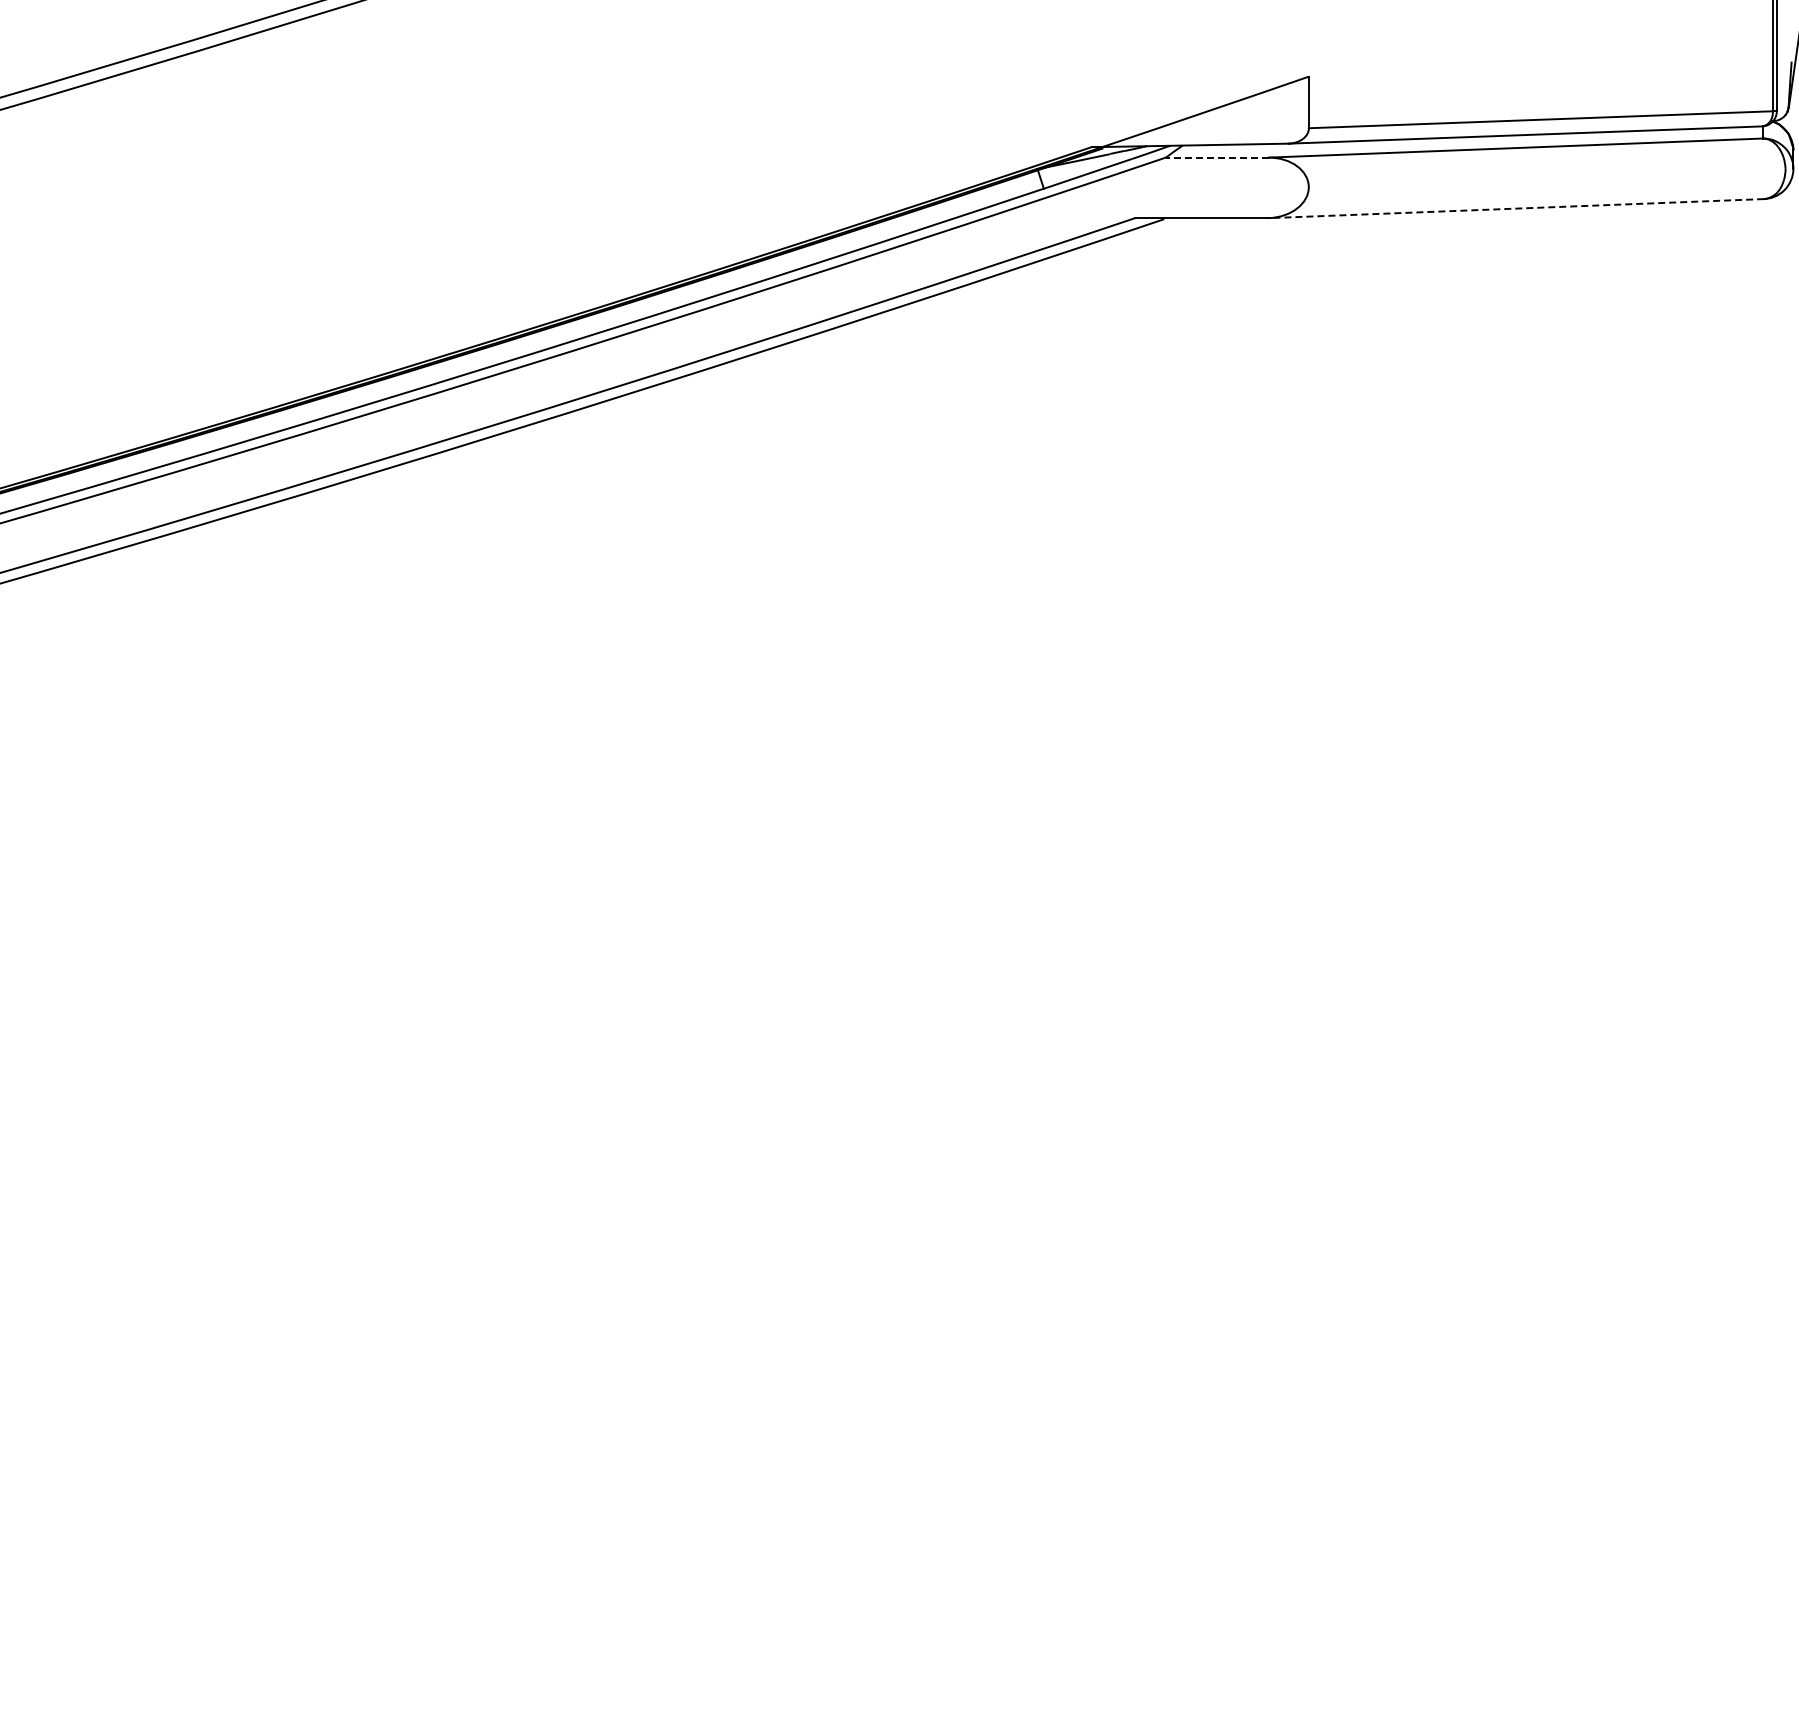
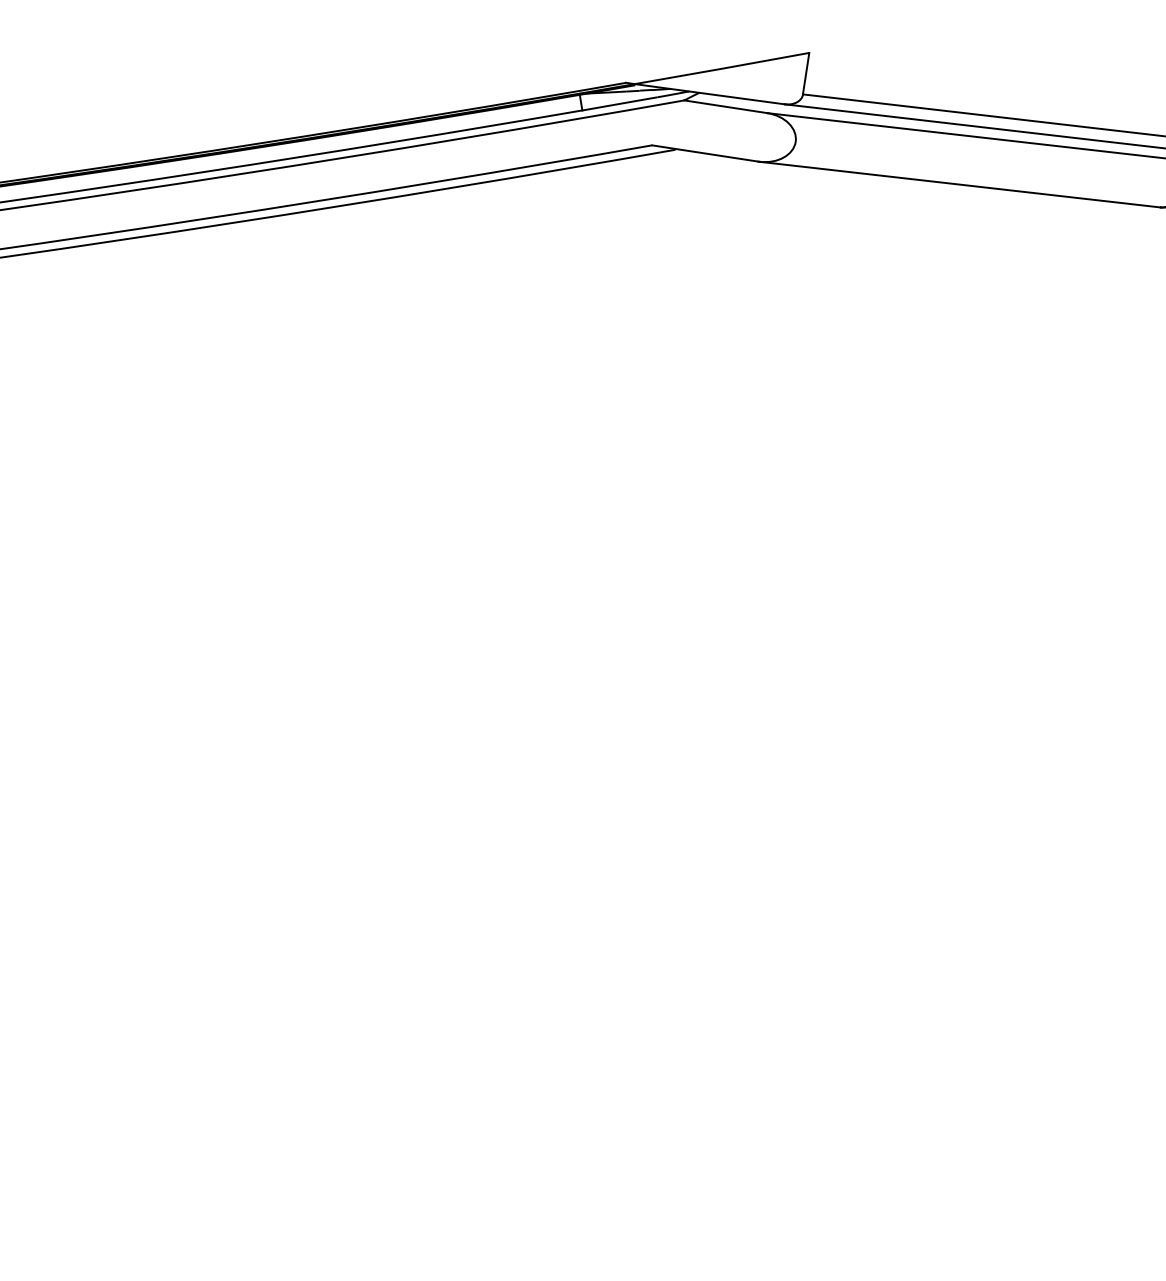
line: (1217, 157) -> (725, 106), dashed -> solid
line: (1516, 208) -> (960, 184), dashed -> solid

